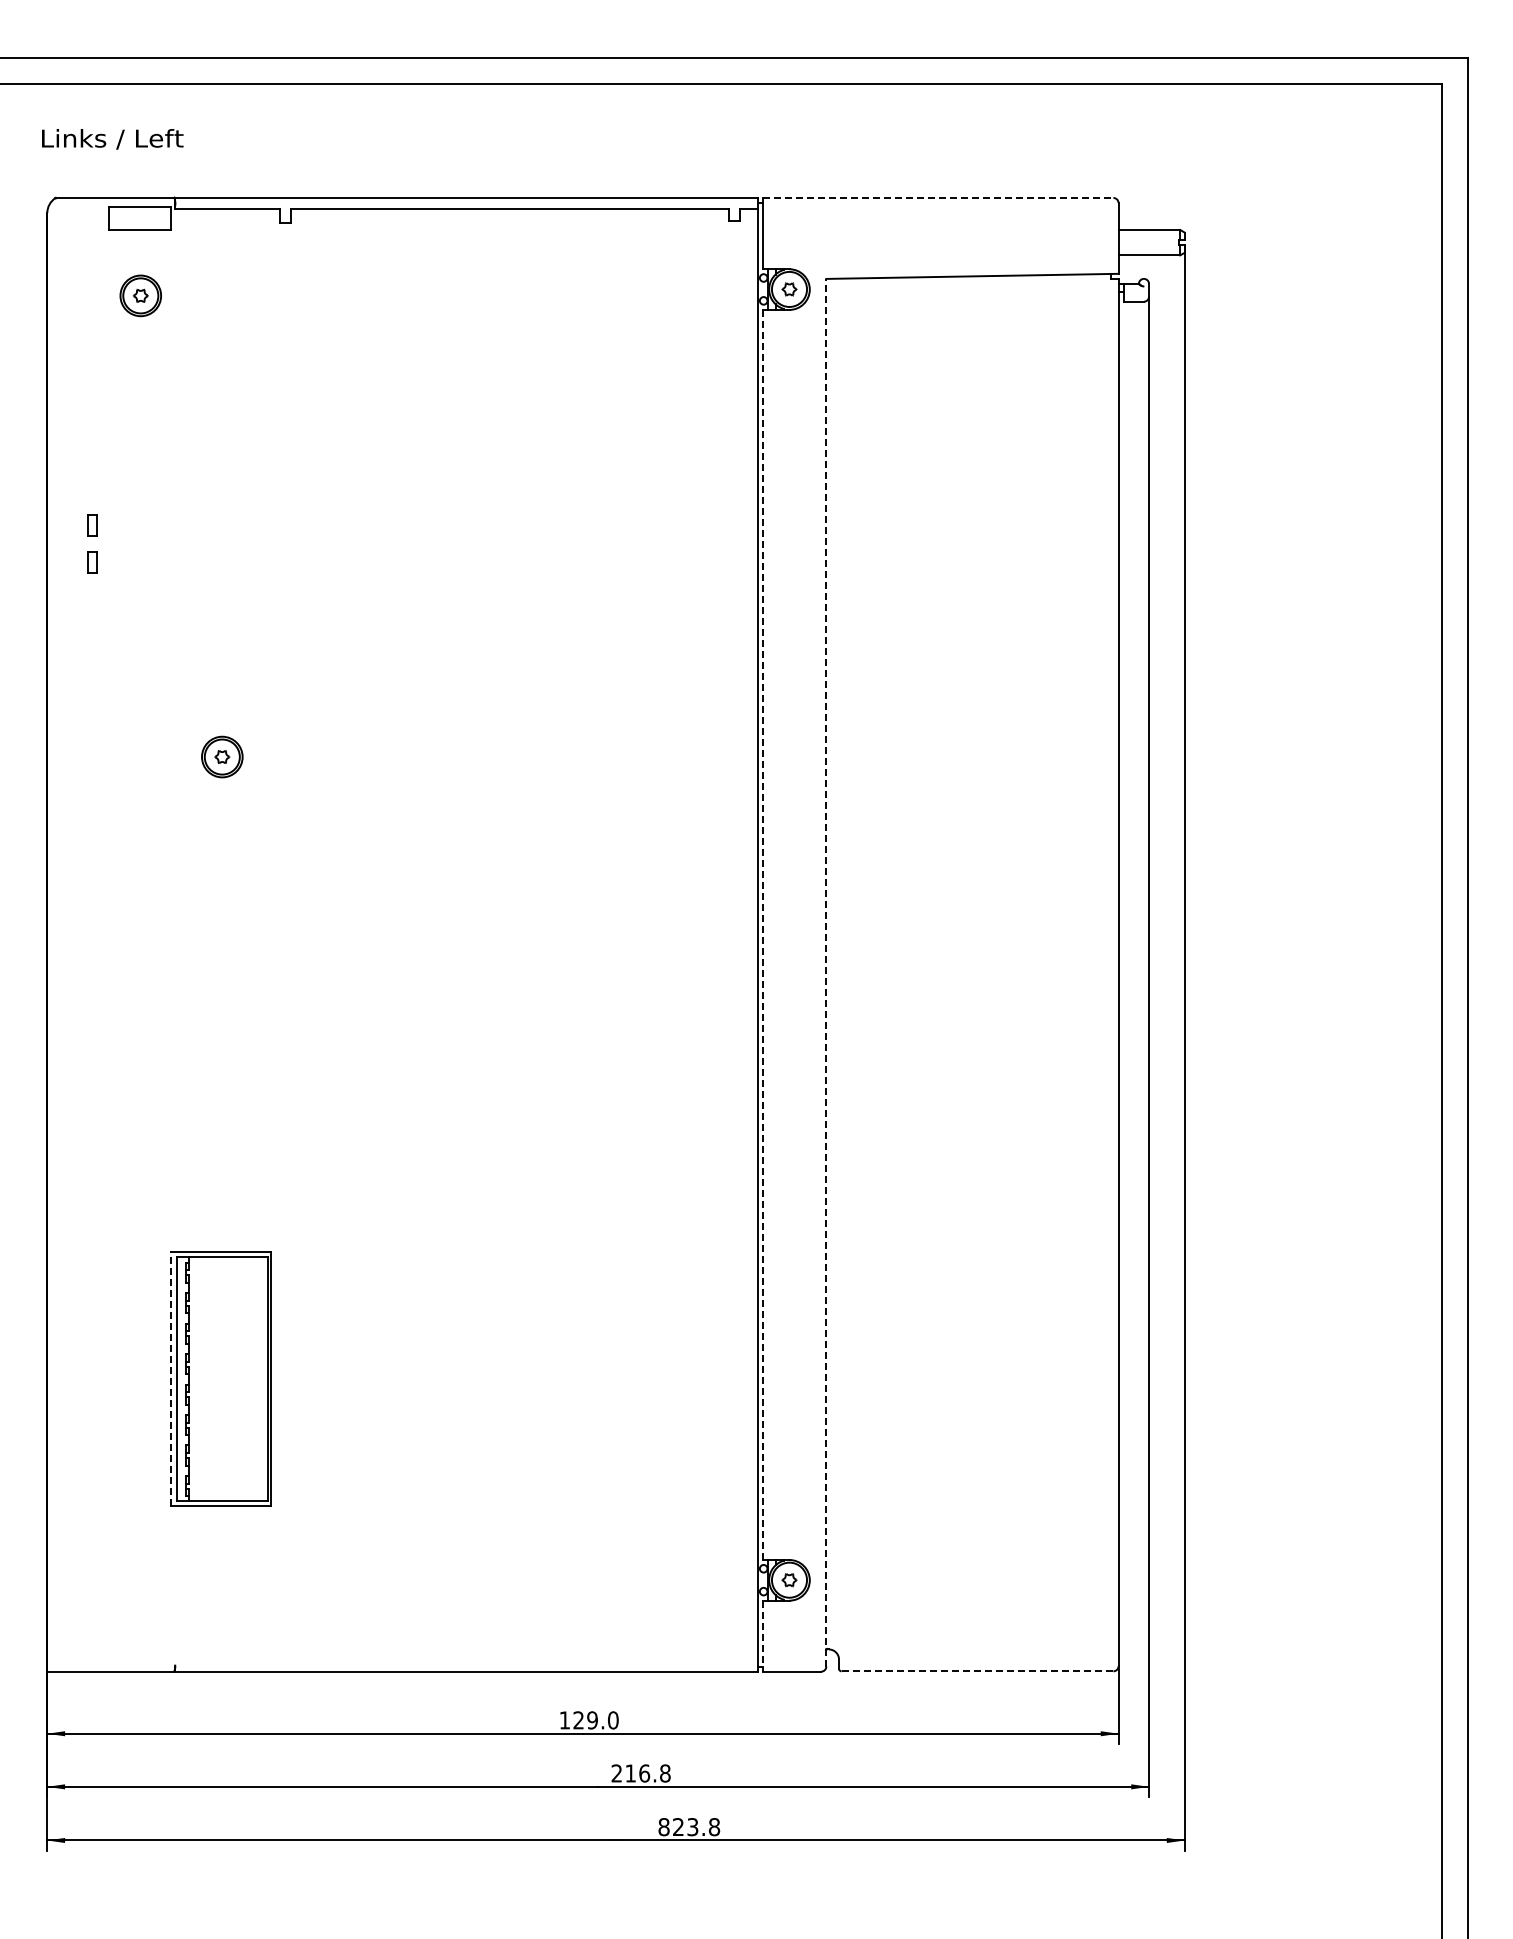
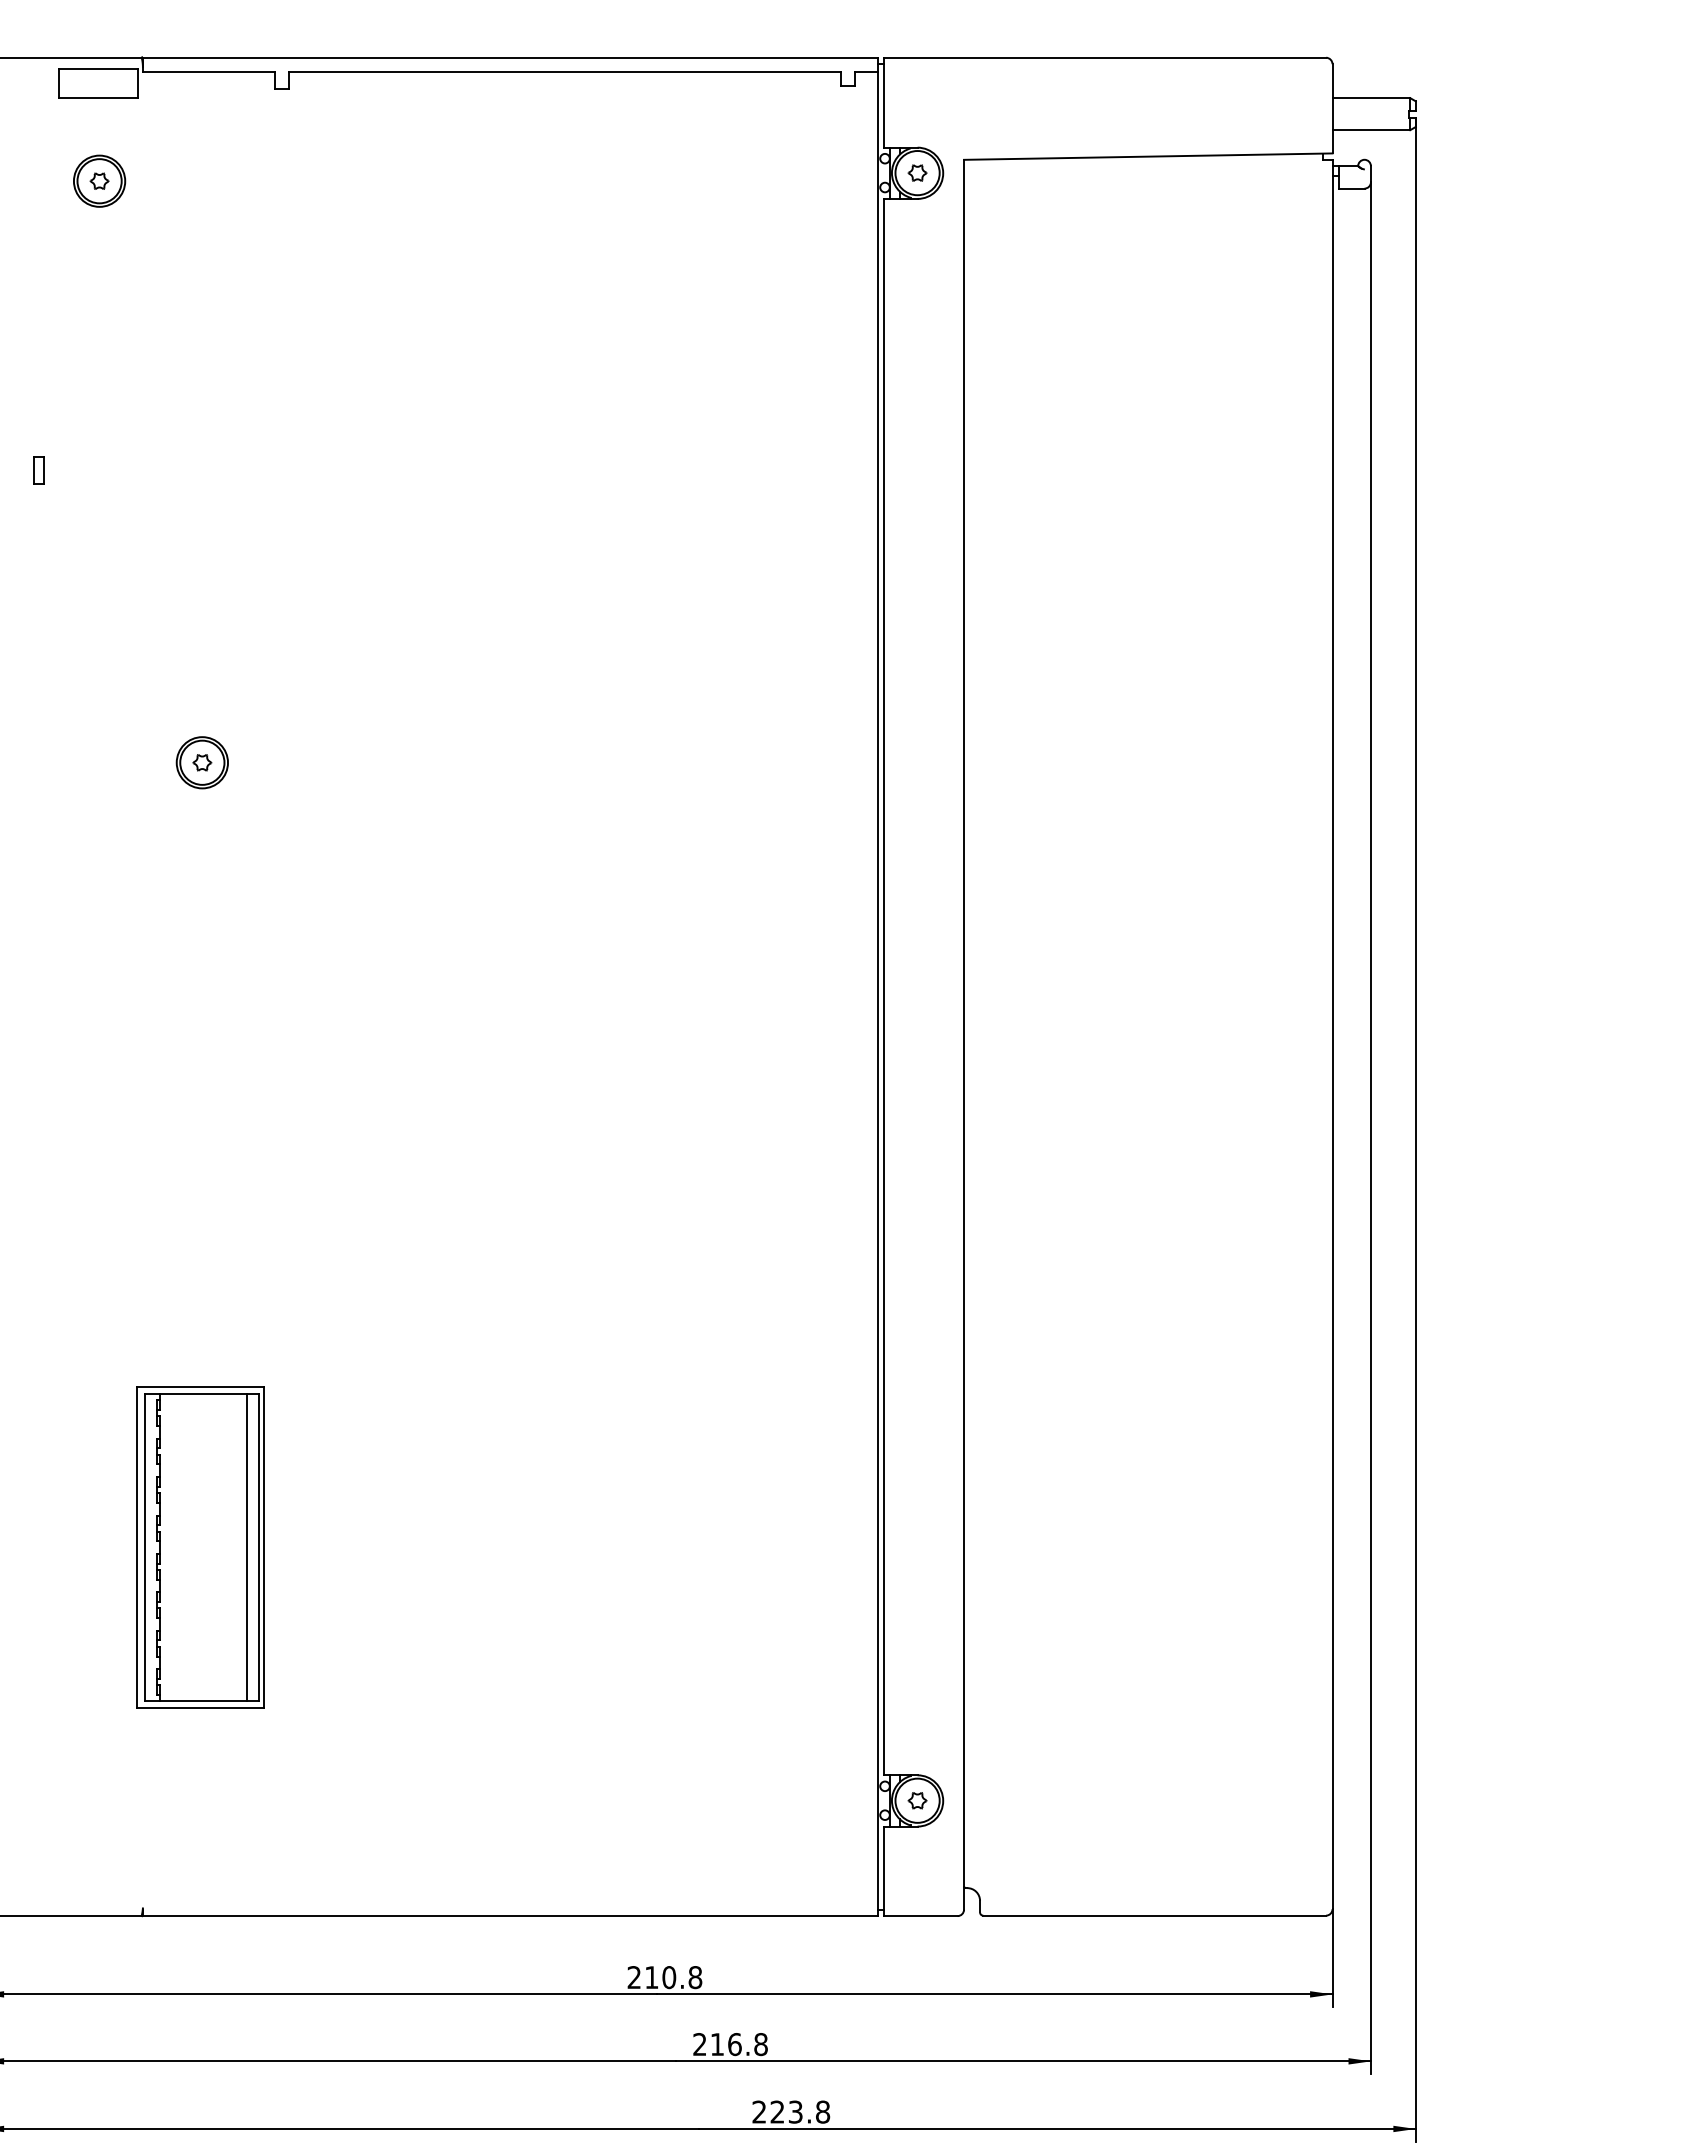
line: (938, 197) -> (1105, 57), dashed -> solid
part: (92, 562) -> (38, 517), removed
line: (762, 935) -> (883, 987), dashed -> solid
line: (826, 972) -> (964, 1034), dashed -> solid
line: (170, 1378) -> (137, 1546), dashed -> solid
line: (257, 1379) -> (246, 1547), added
line: (762, 1636) -> (883, 1871), dashed -> solid
line: (977, 1671) -> (1154, 1915), dashed -> solid
text: (588, 1720) -> (664, 1977), 129.0 -> 210.8
text: (663, 1827) -> (758, 2112), 823.8 -> 223.8

